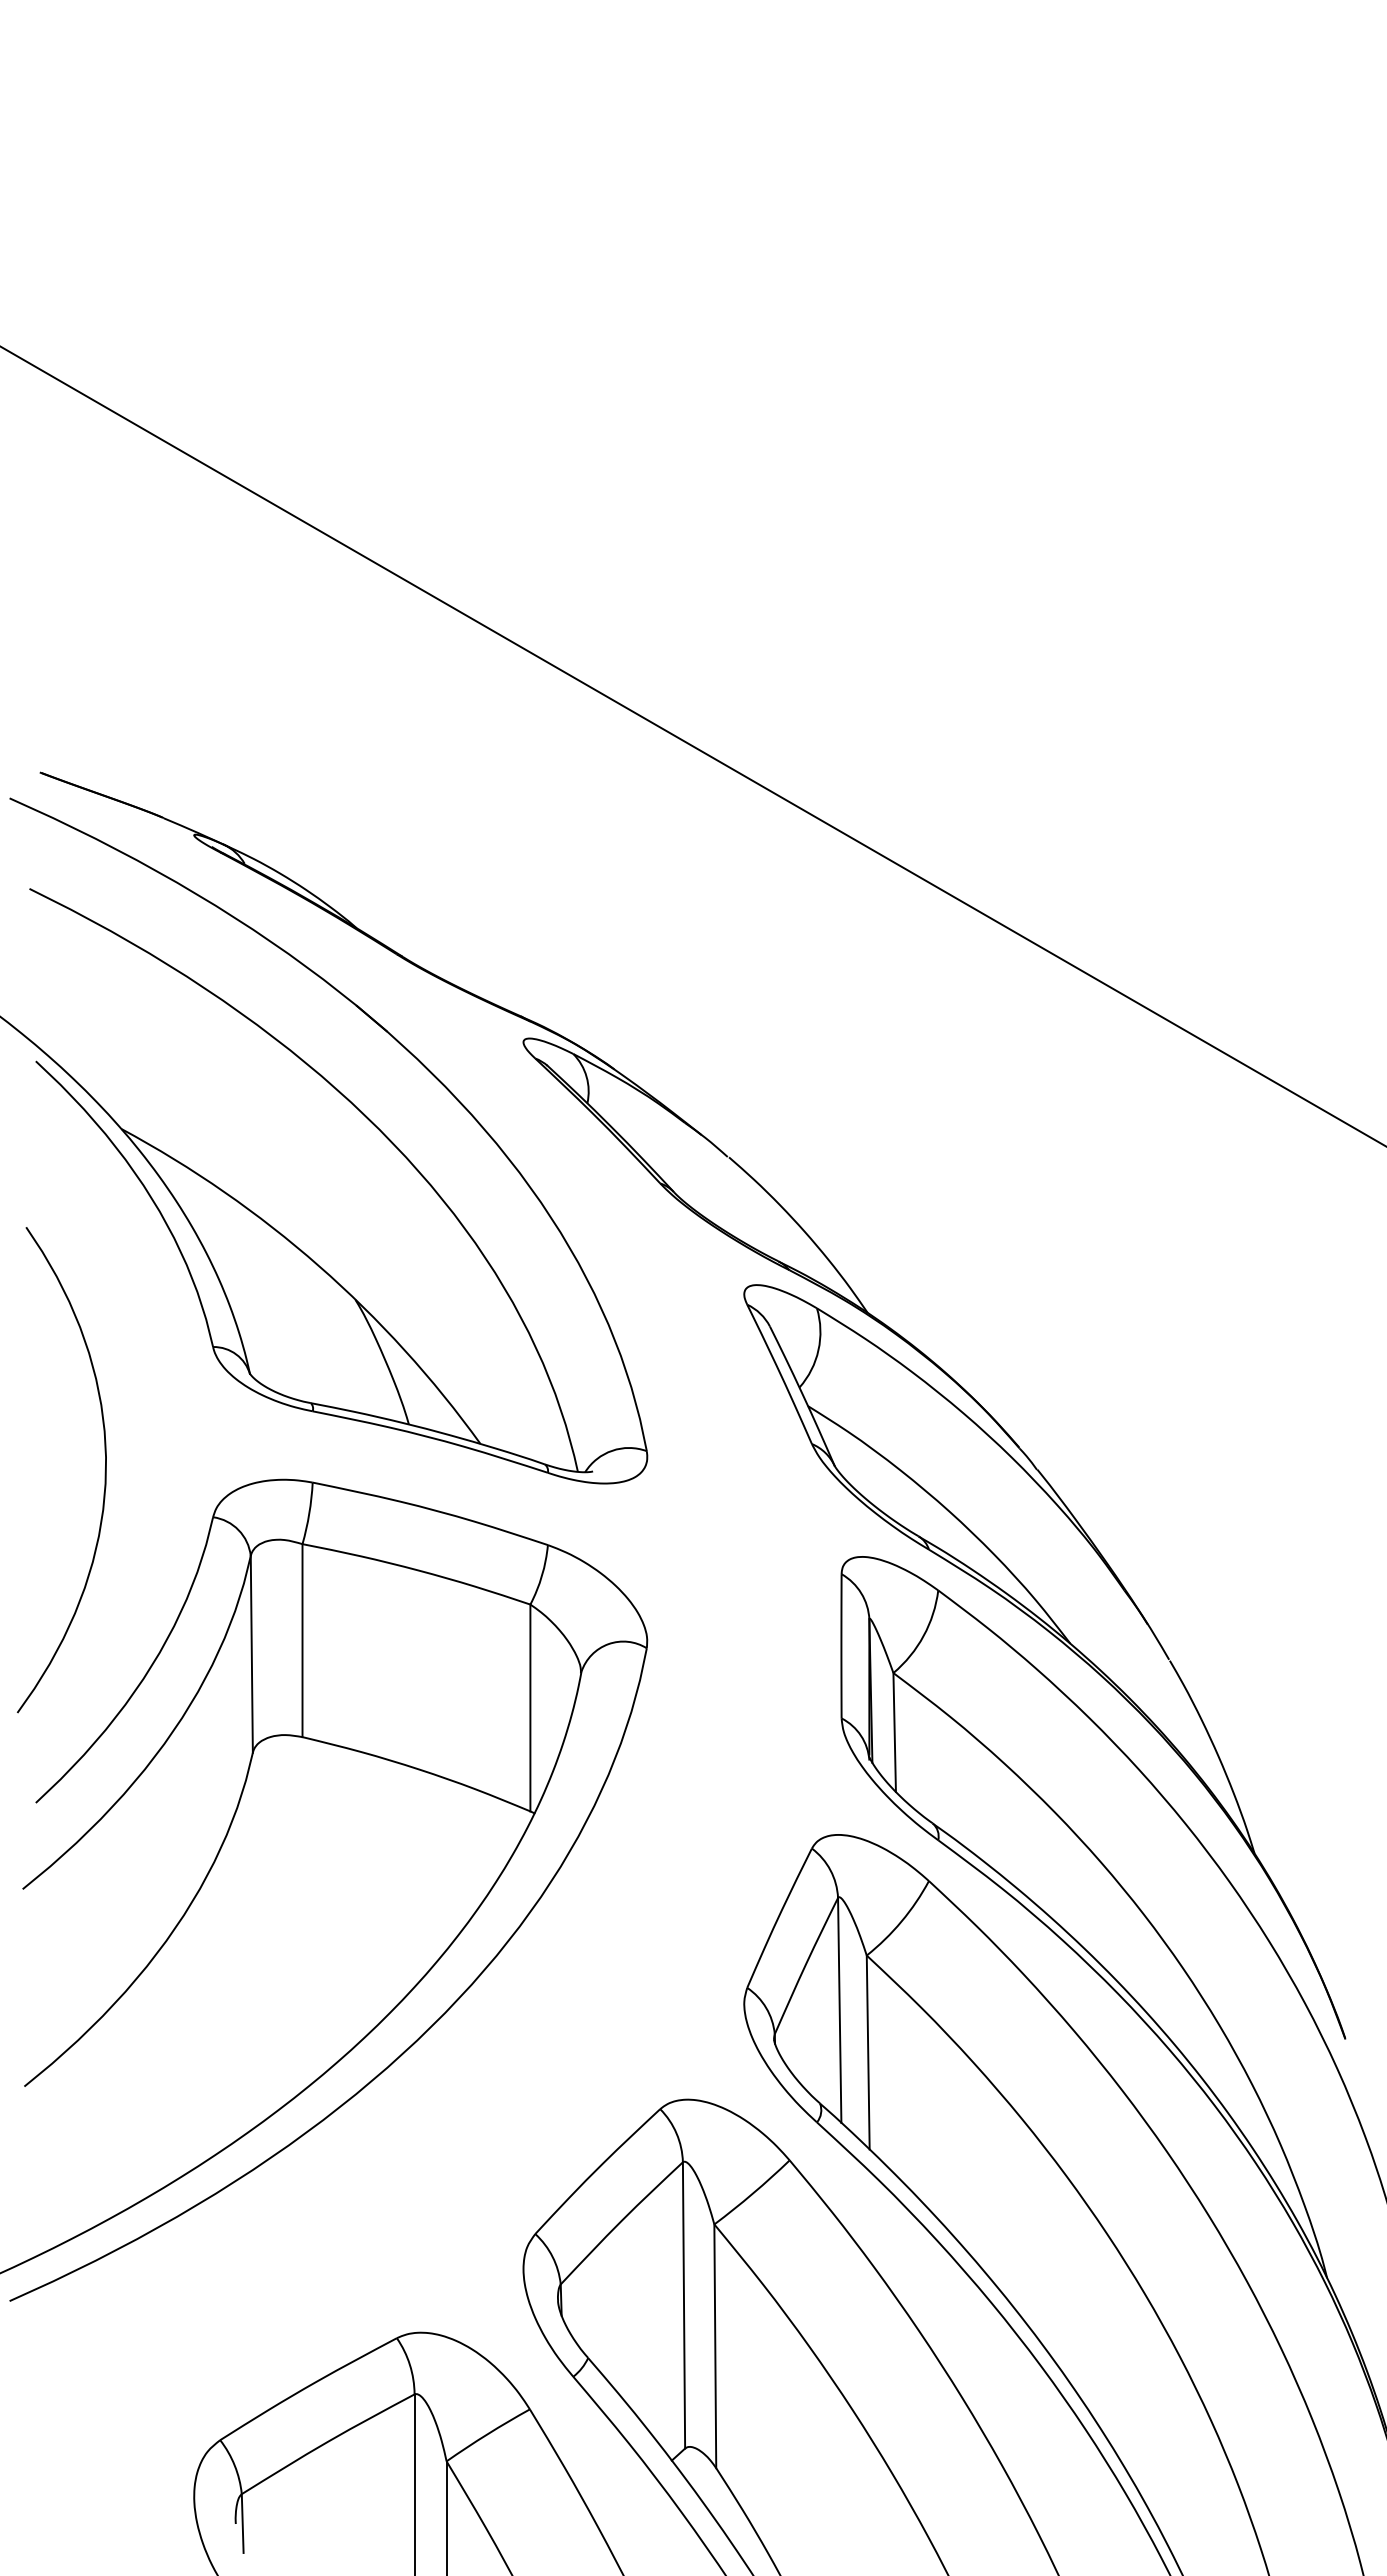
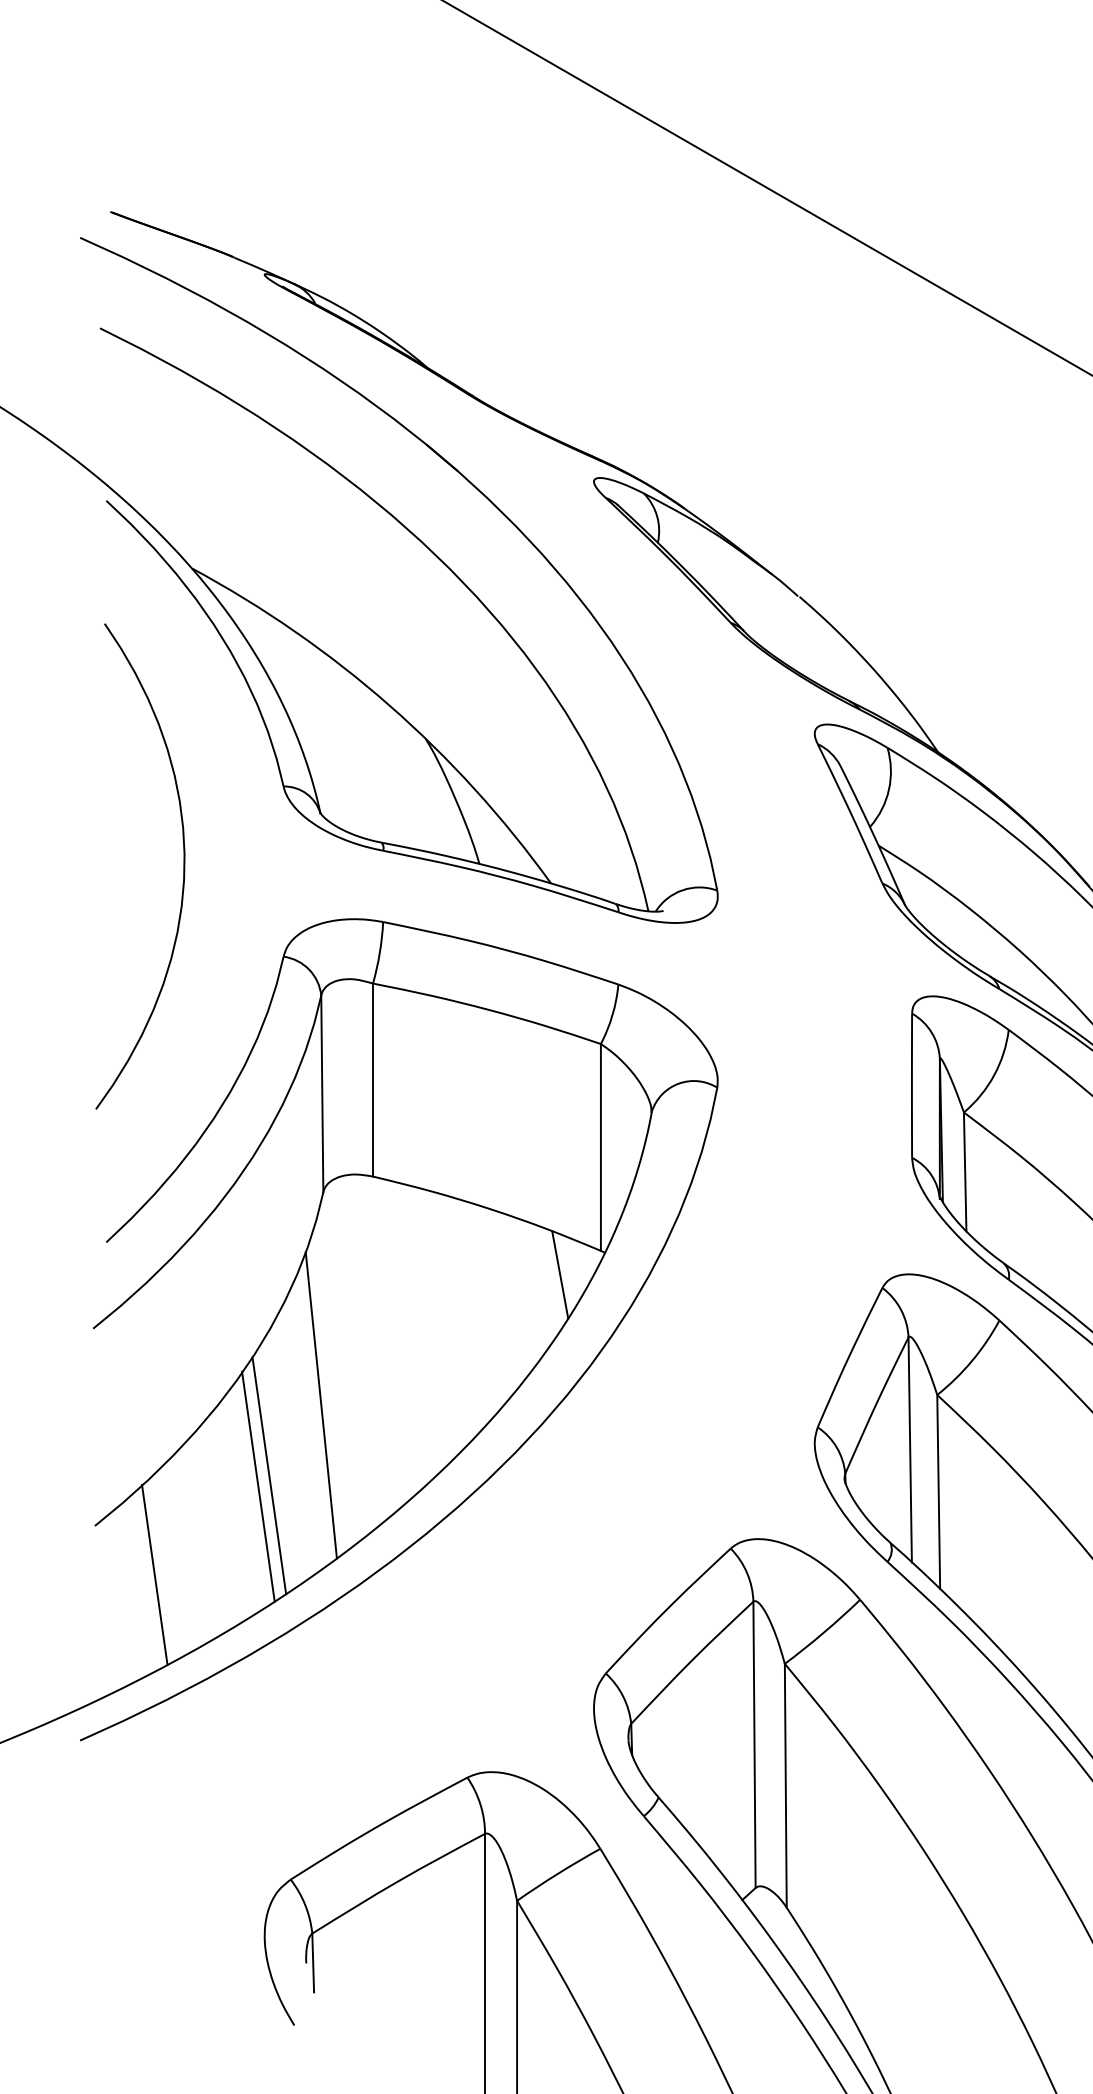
curve: (104, 1471) -> (182, 867), moved
line: (489, 1835) -> (559, 1274), added
line: (250, 1965) -> (320, 1404), added
line: (198, 2035) -> (268, 1474), added
line: (187, 2047) -> (257, 1486), added
line: (84, 2135) -> (154, 1574), added

